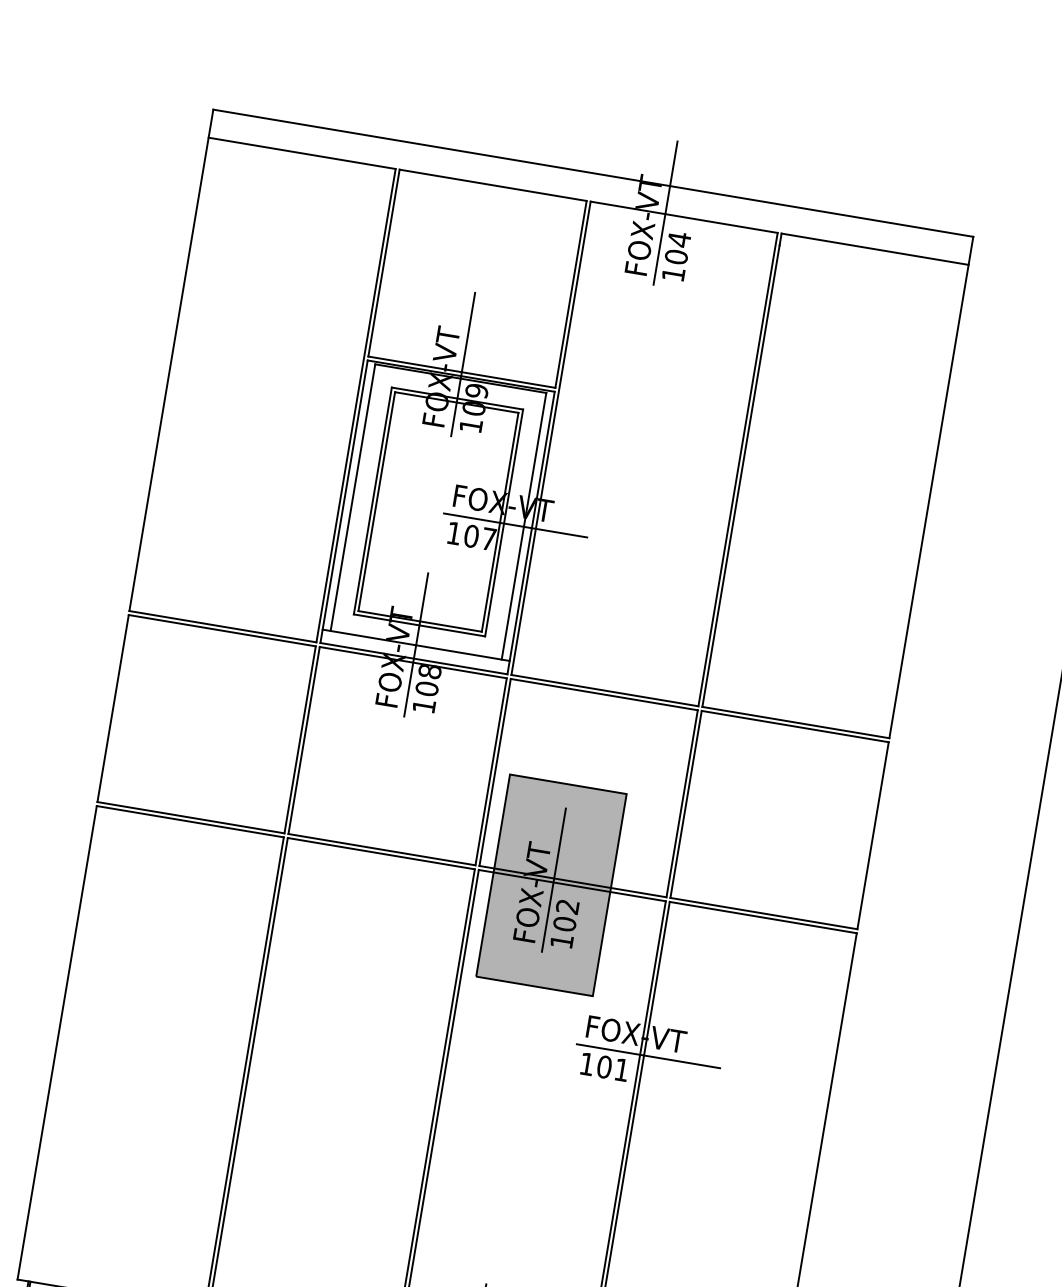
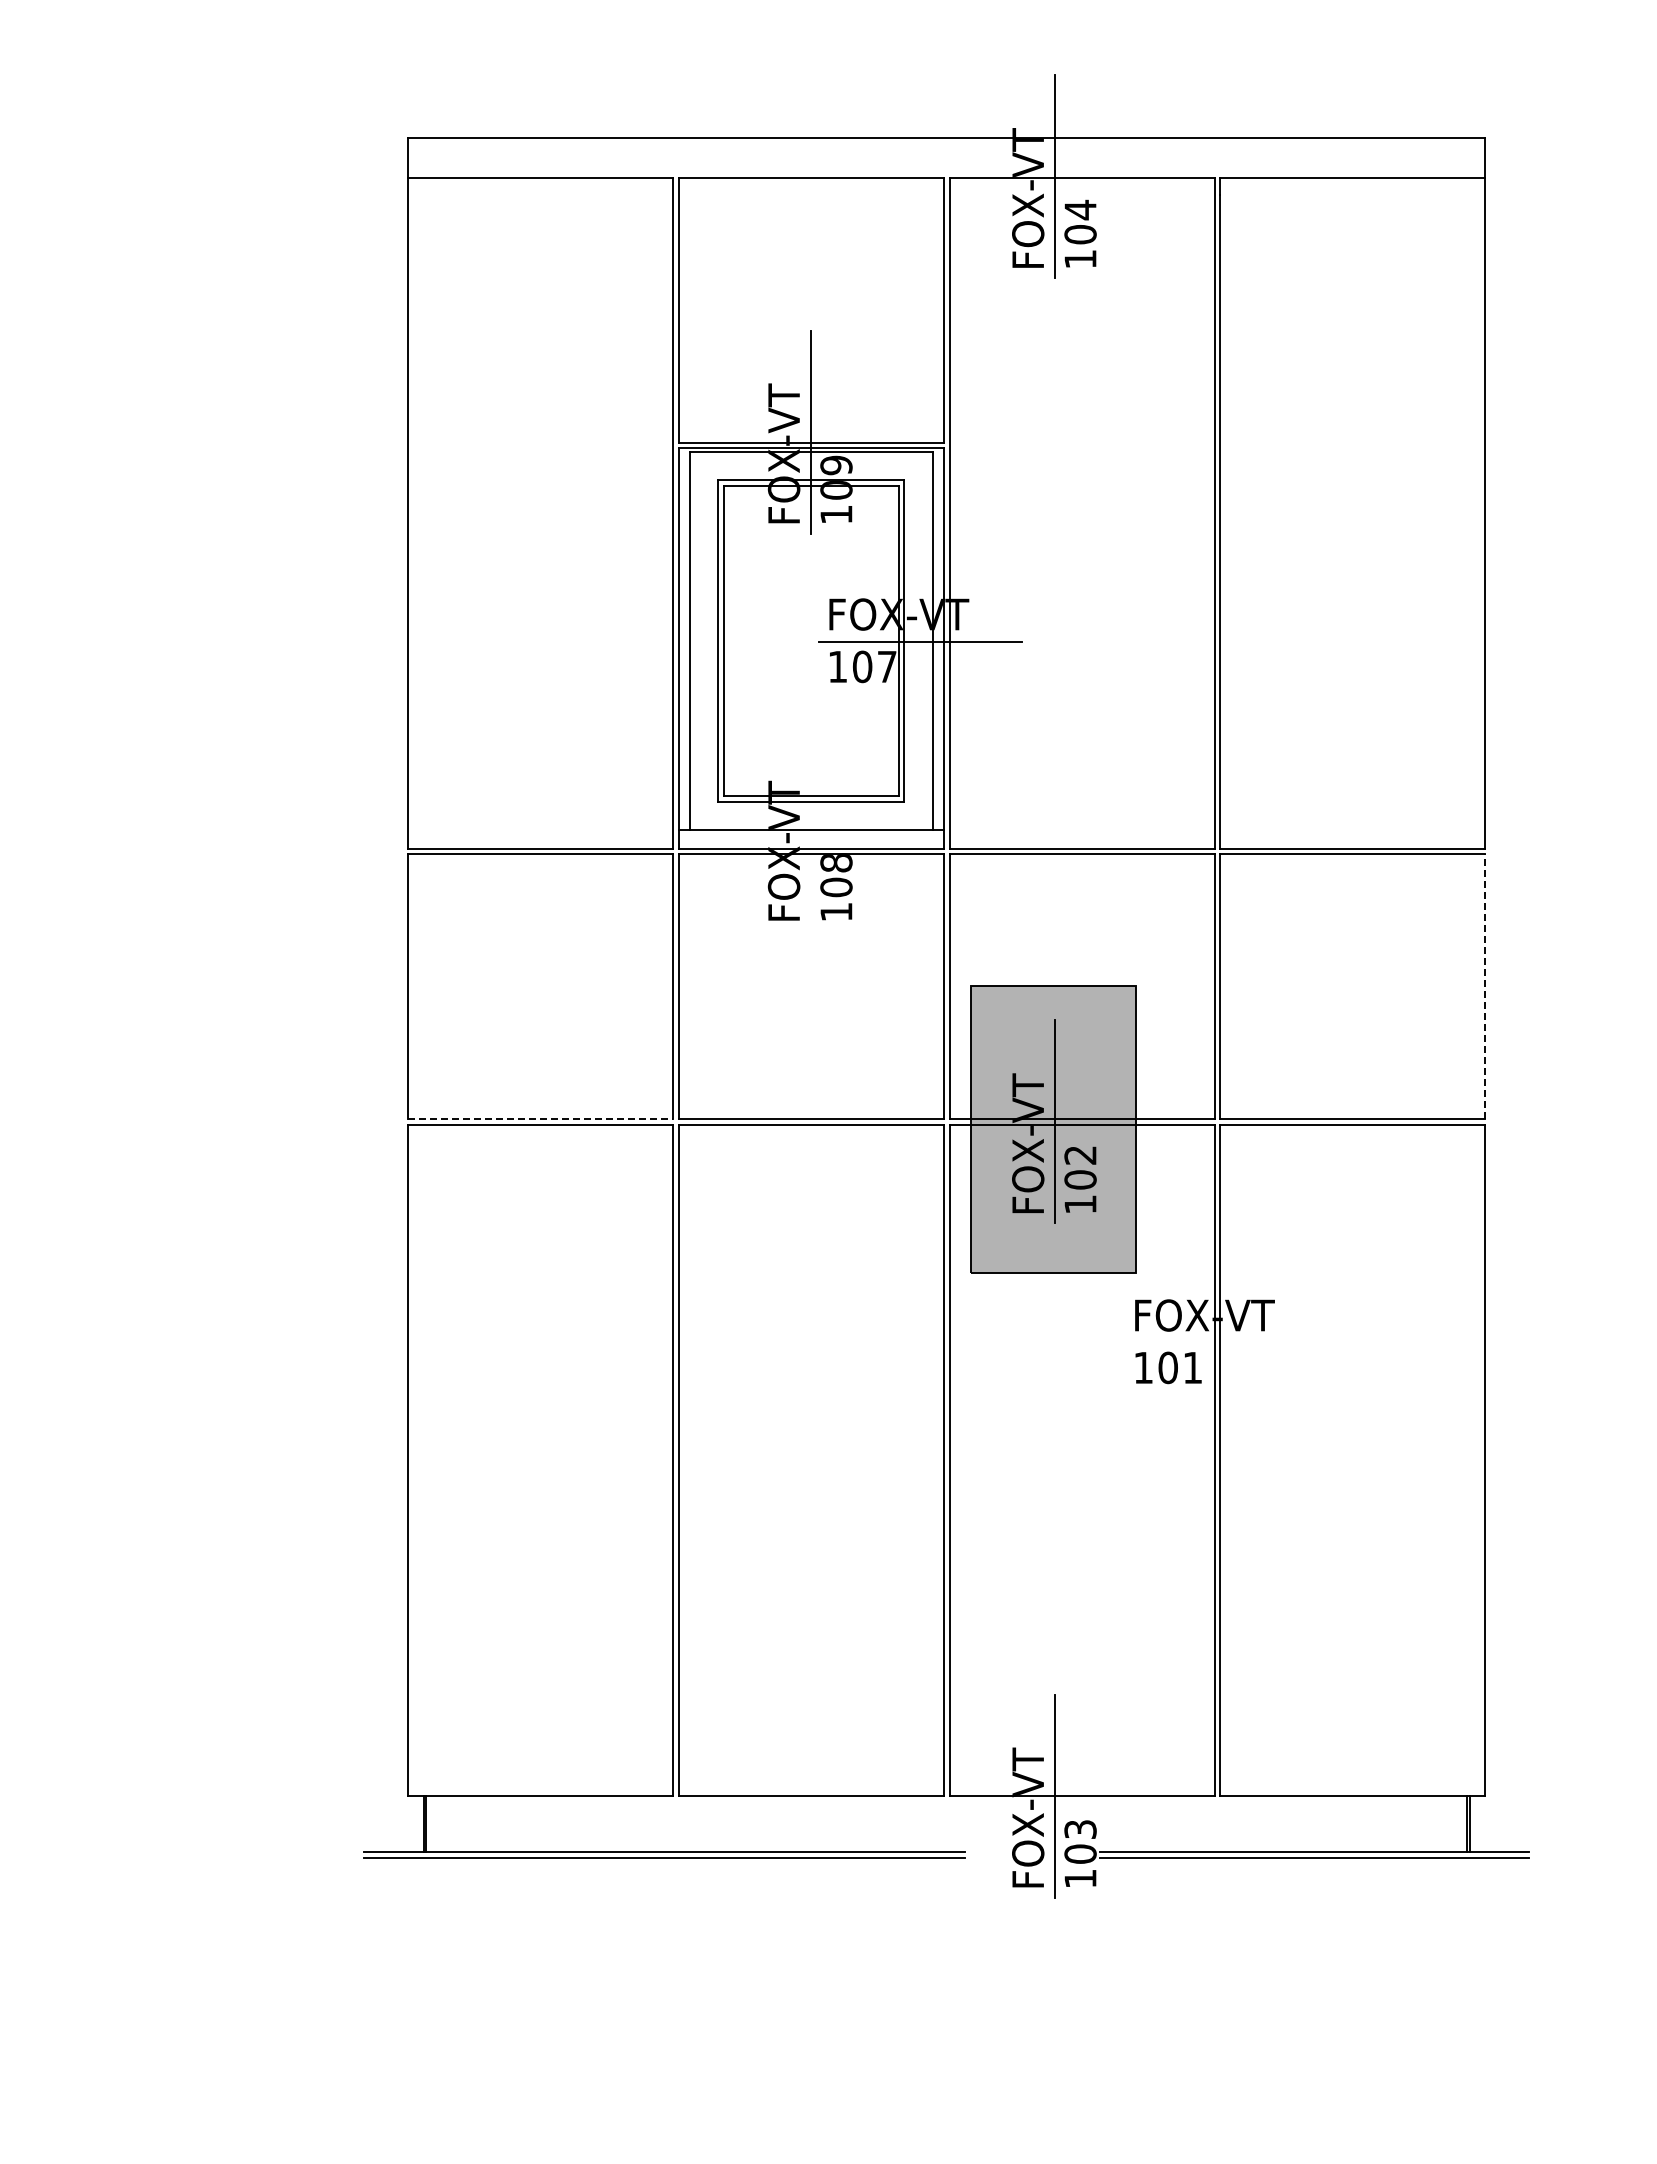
line: (416, 644) -> (811, 828), removed
line: (190, 817) -> (540, 1119), solid -> dashed
line: (873, 835) -> (1485, 986), solid -> dashed
line: (647, 1055) -> (1225, 1342), removed

